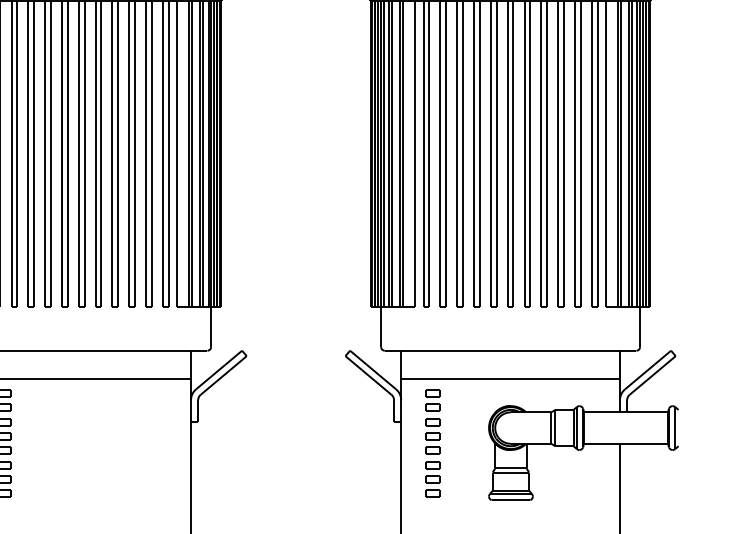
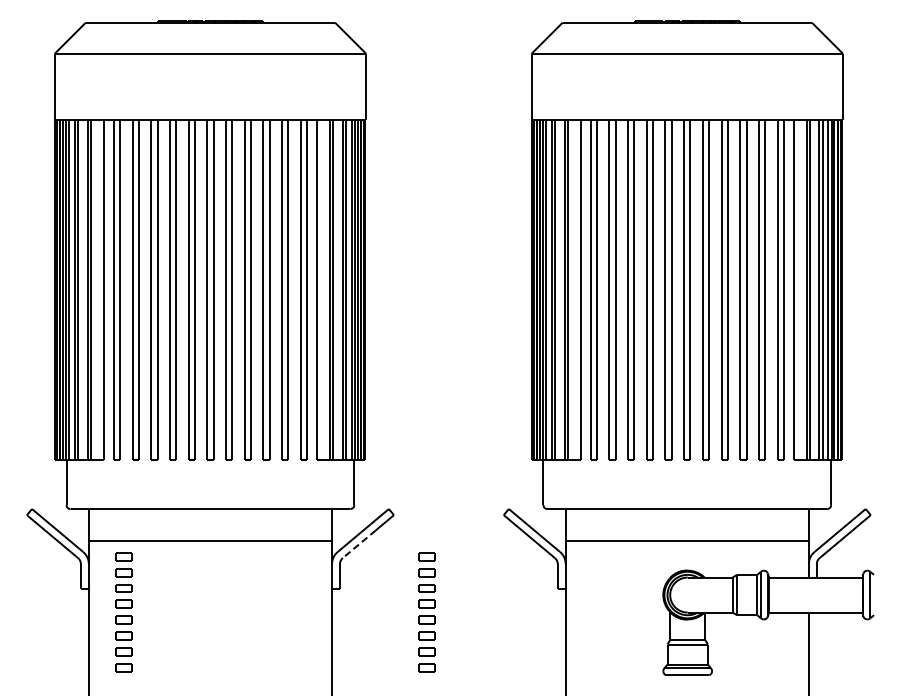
line: (214, 382) -> (358, 544), solid -> dashed
part: (432, 443) -> (426, 612), moved

